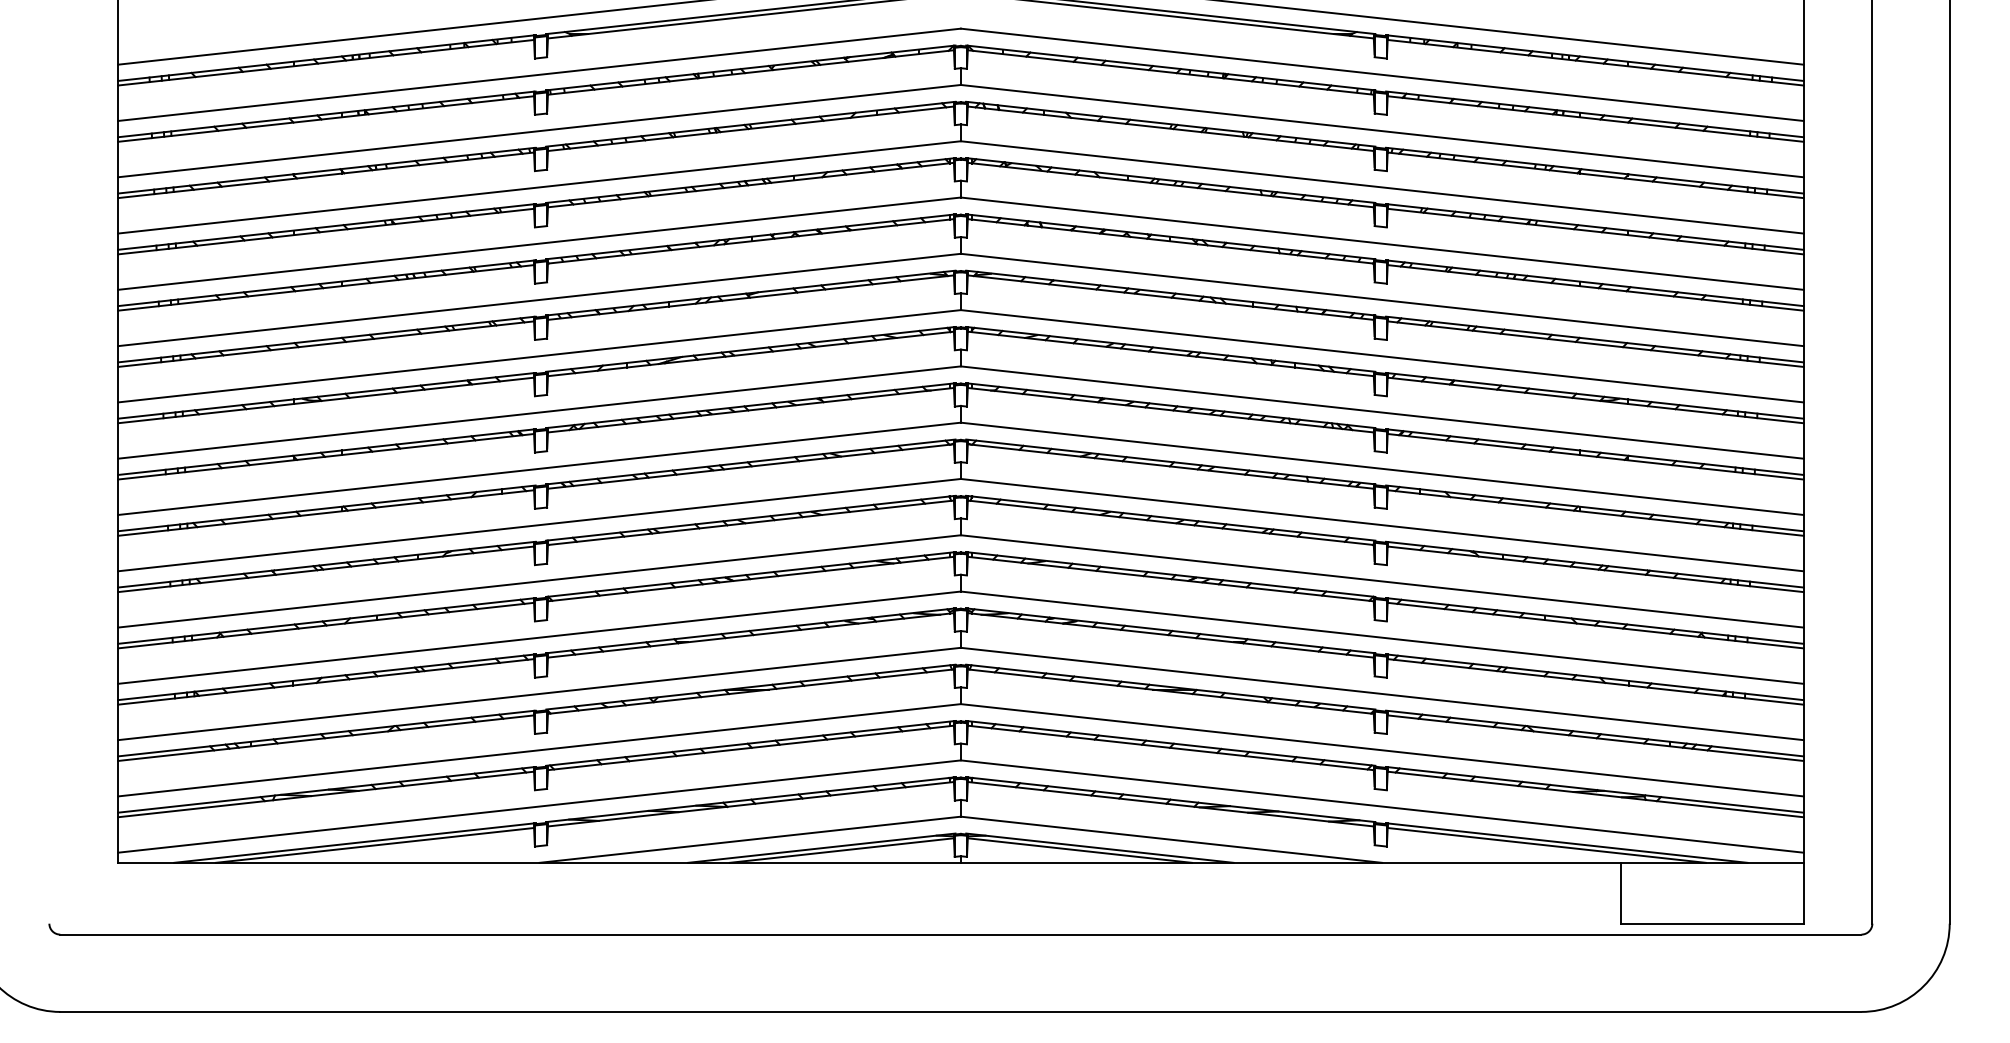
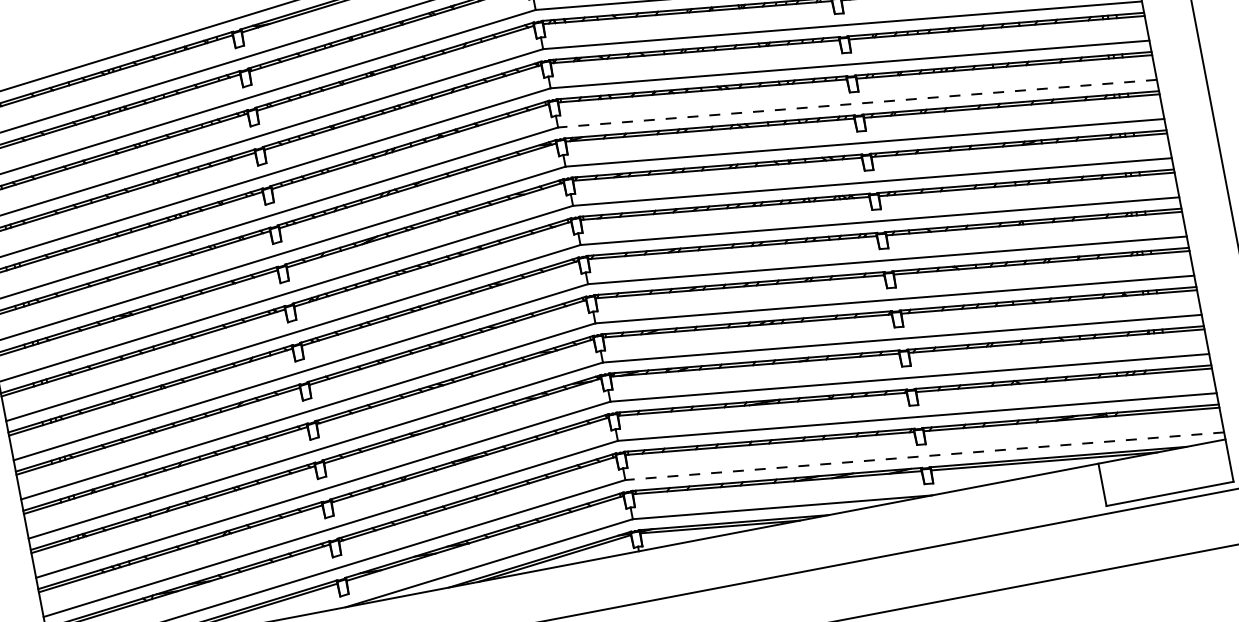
line: (1382, 299) -> (857, 103), solid -> dashed
line: (1382, 806) -> (924, 456), solid -> dashed

